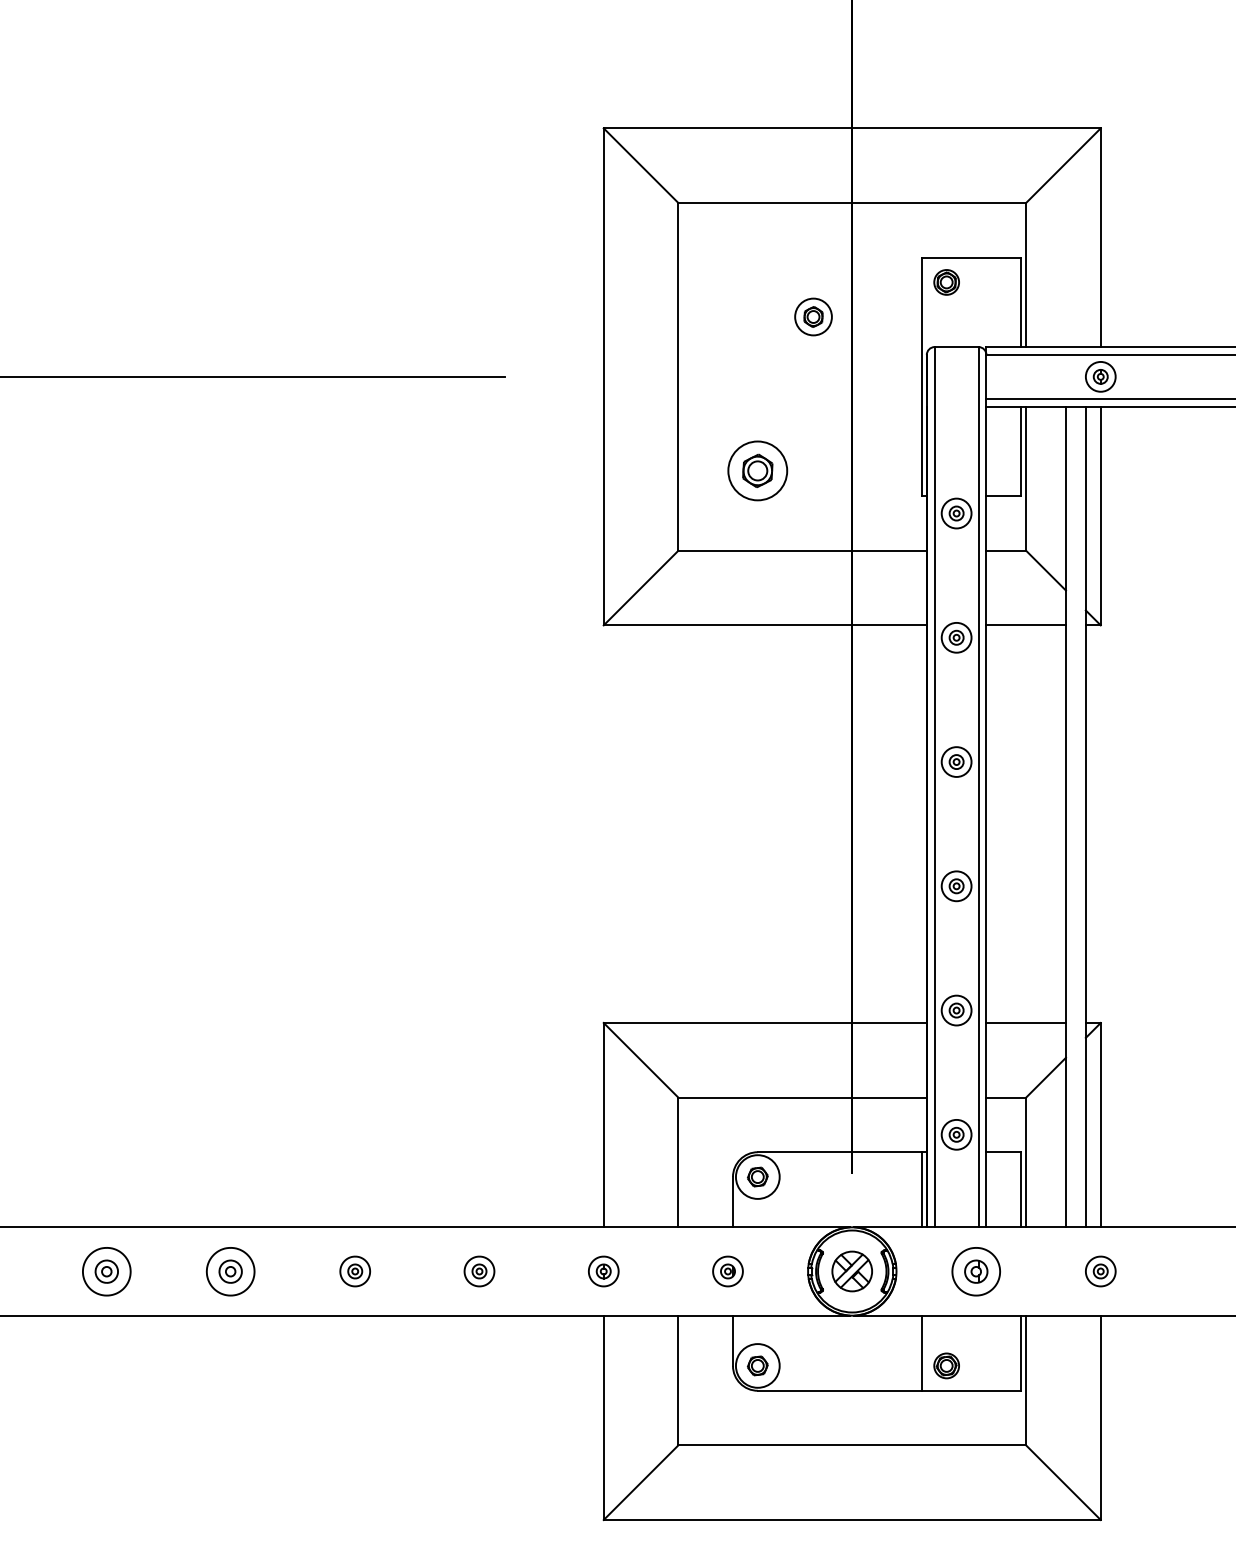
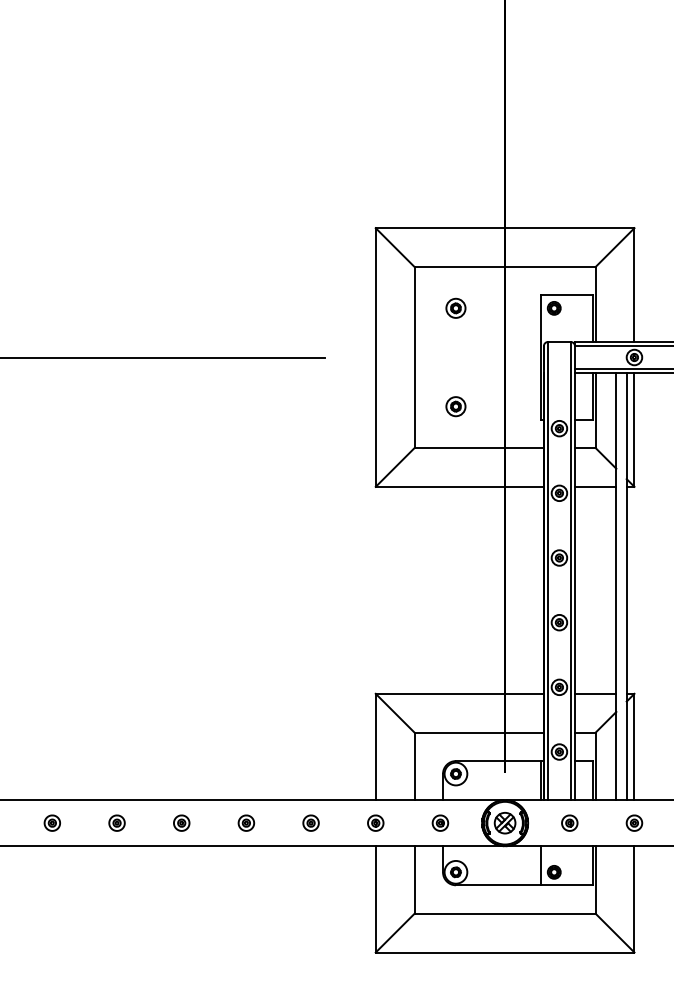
part: (812, 315) -> (455, 307), moved
part: (756, 470) -> (455, 406), size x0.62
part: (105, 1270) -> (116, 822), size x0.62
part: (230, 1270) -> (181, 822), size x0.62
part: (975, 1270) -> (569, 822), size x0.62

